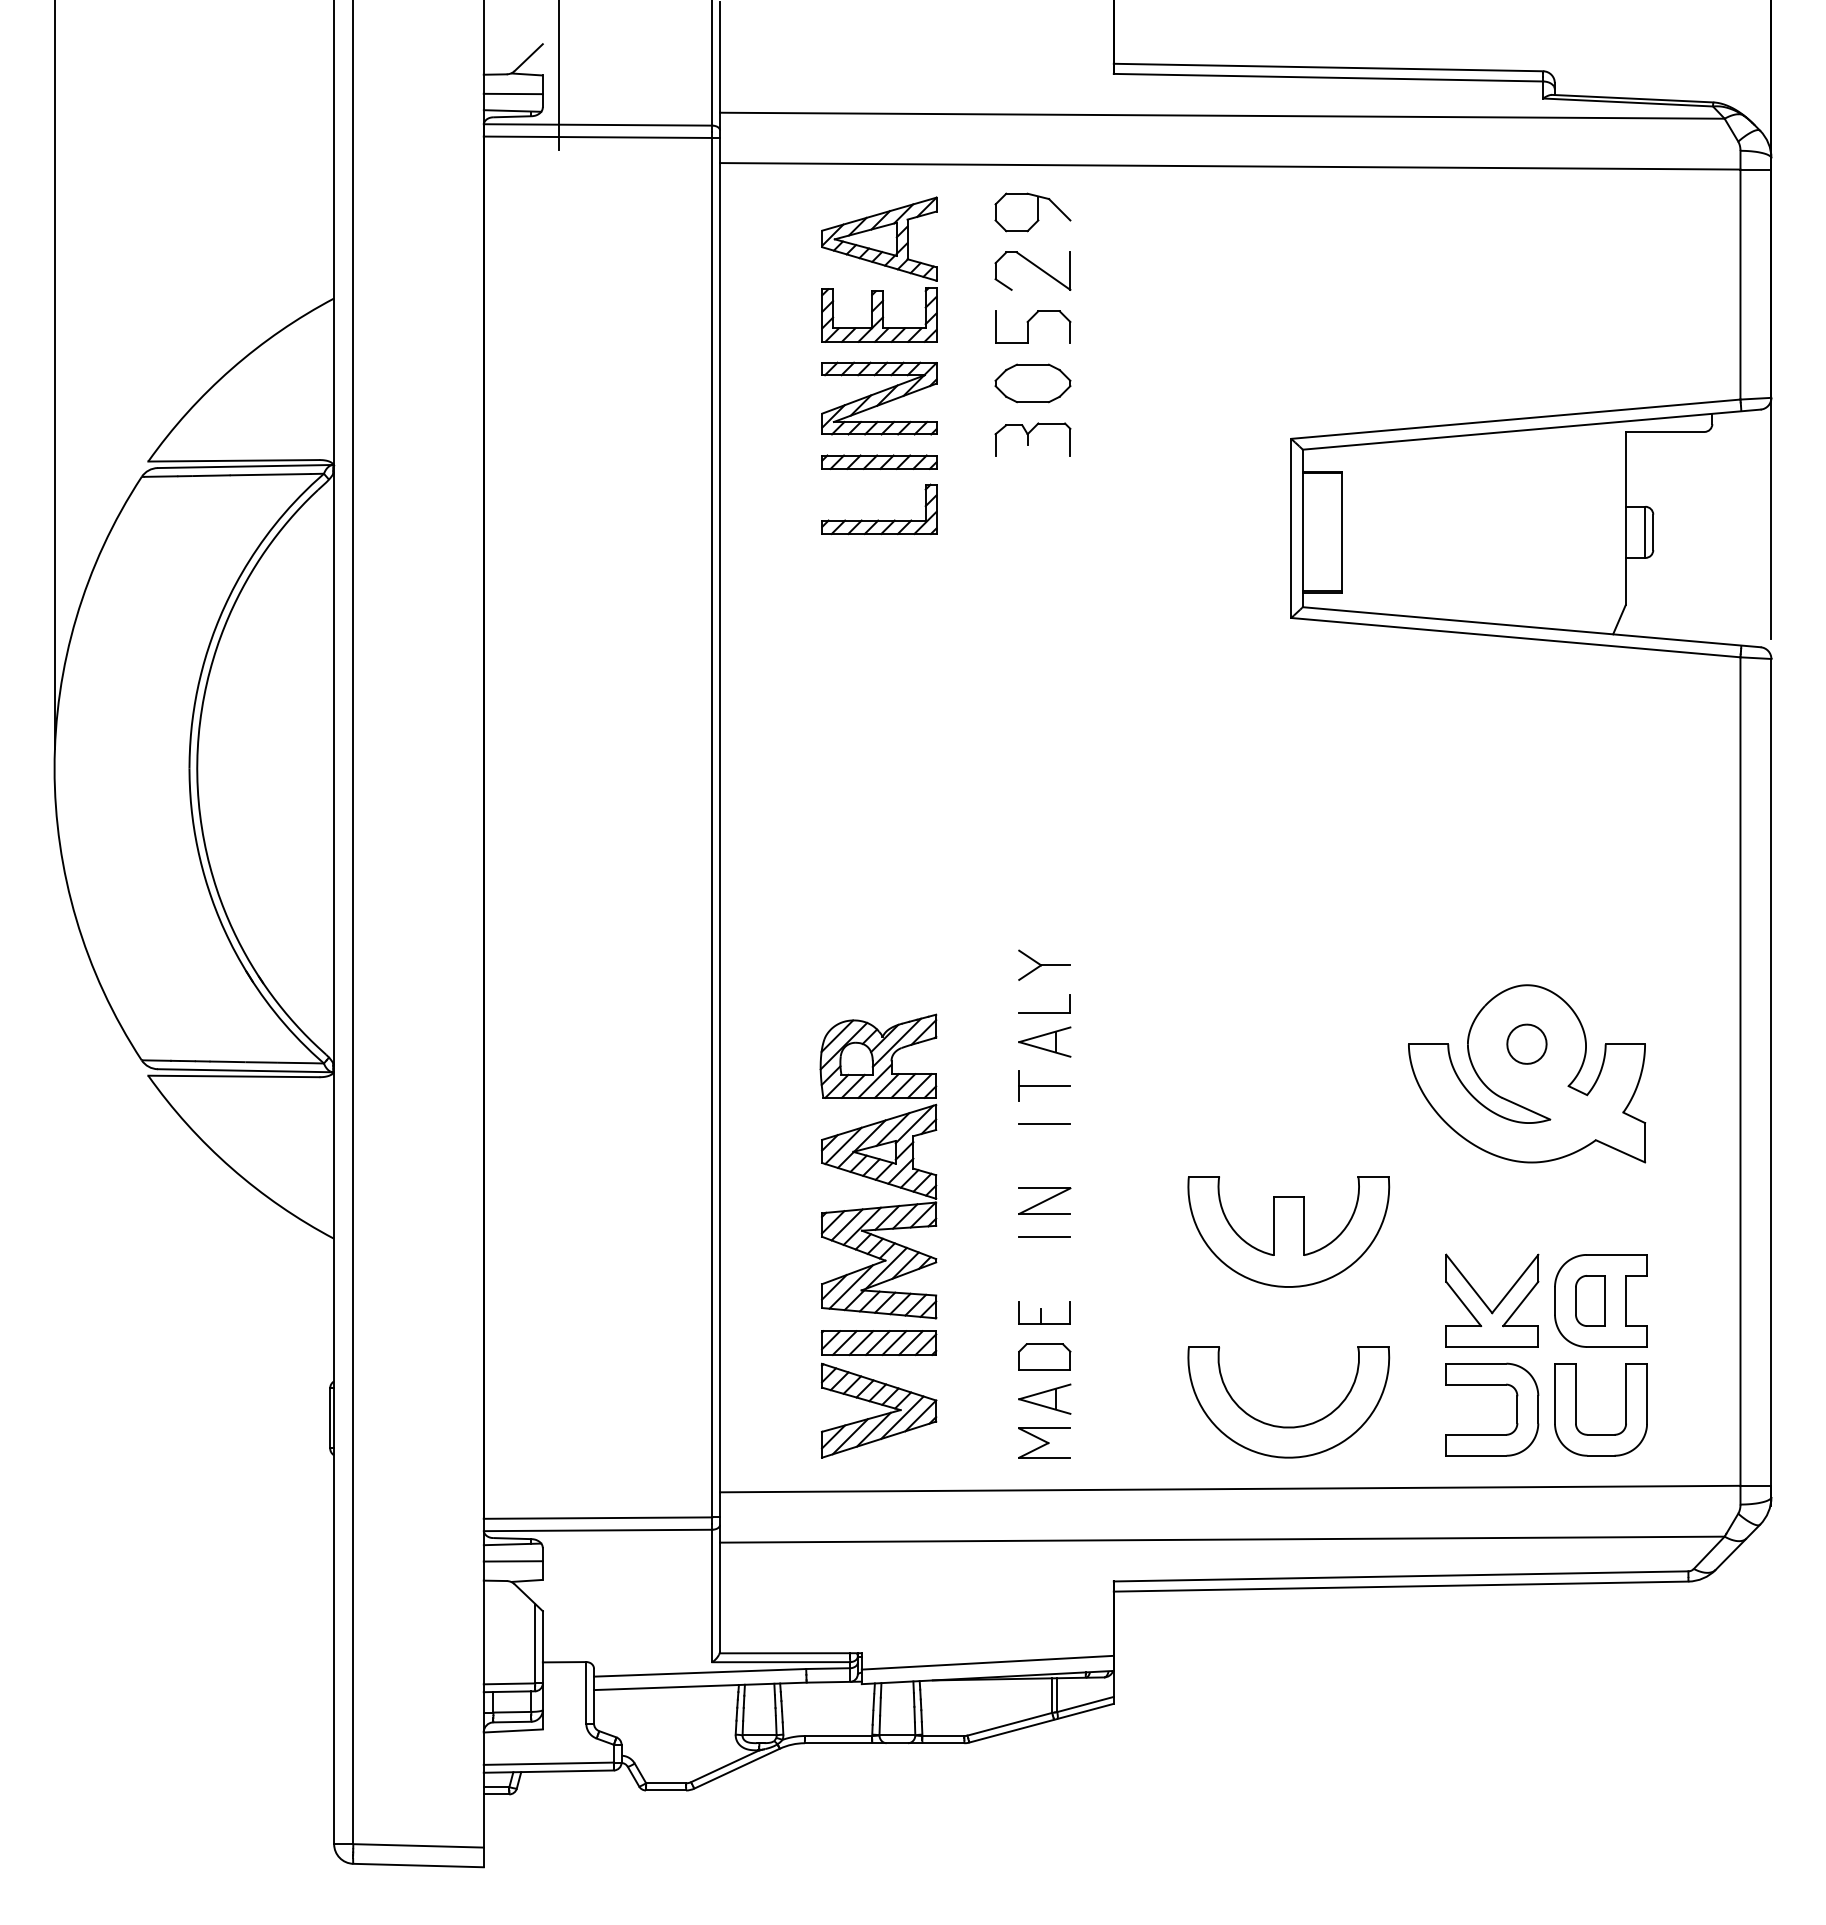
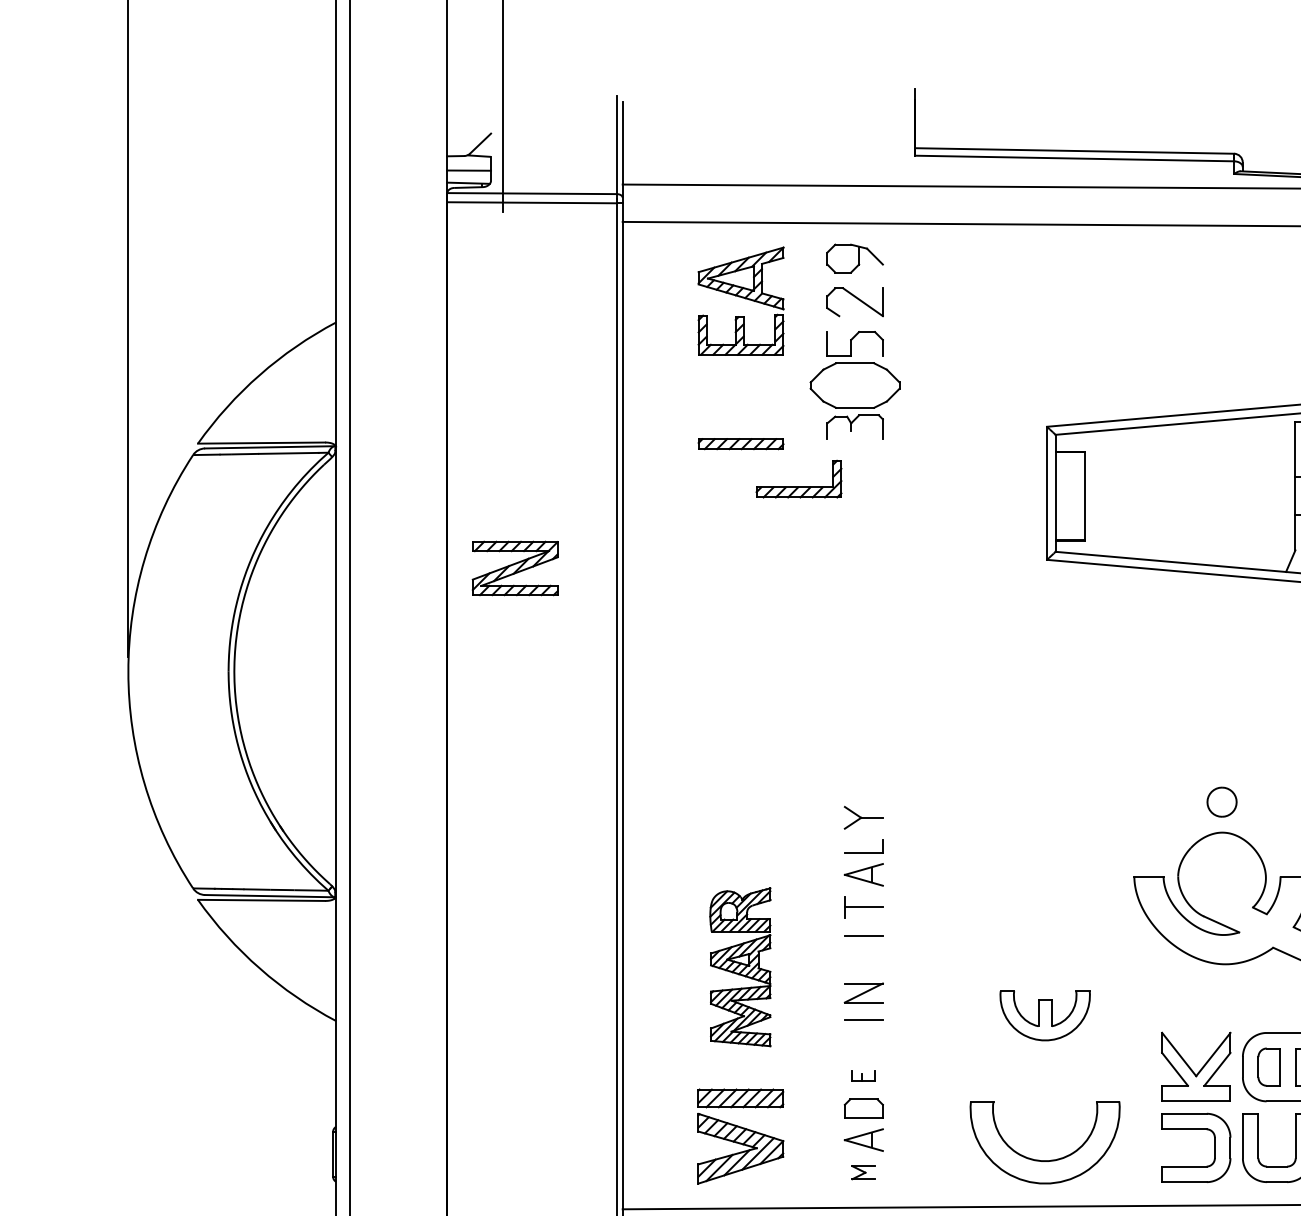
part: (1032, 383) -> (854, 385), size x1.6
part: (879, 398) -> (515, 568), moved
part: (878, 519) -> (798, 486), moved
part: (1526, 1043) -> (1221, 801), moved
part: (878, 1166) -> (740, 967), size x0.7
part: (1288, 1231) -> (1044, 1015), size x0.6
part: (1044, 1312) -> (863, 1075), size x0.6
part: (1044, 1442) -> (863, 1172), size x0.6

